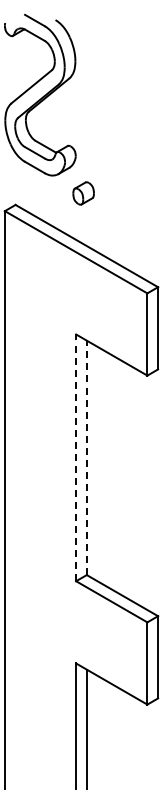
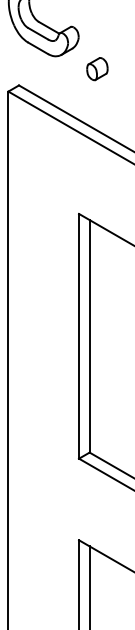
part: (83, 193) -> (97, 69), moved
line: (76, 457) -> (79, 335), dashed -> solid
line: (86, 457) -> (89, 335), dashed -> solid

